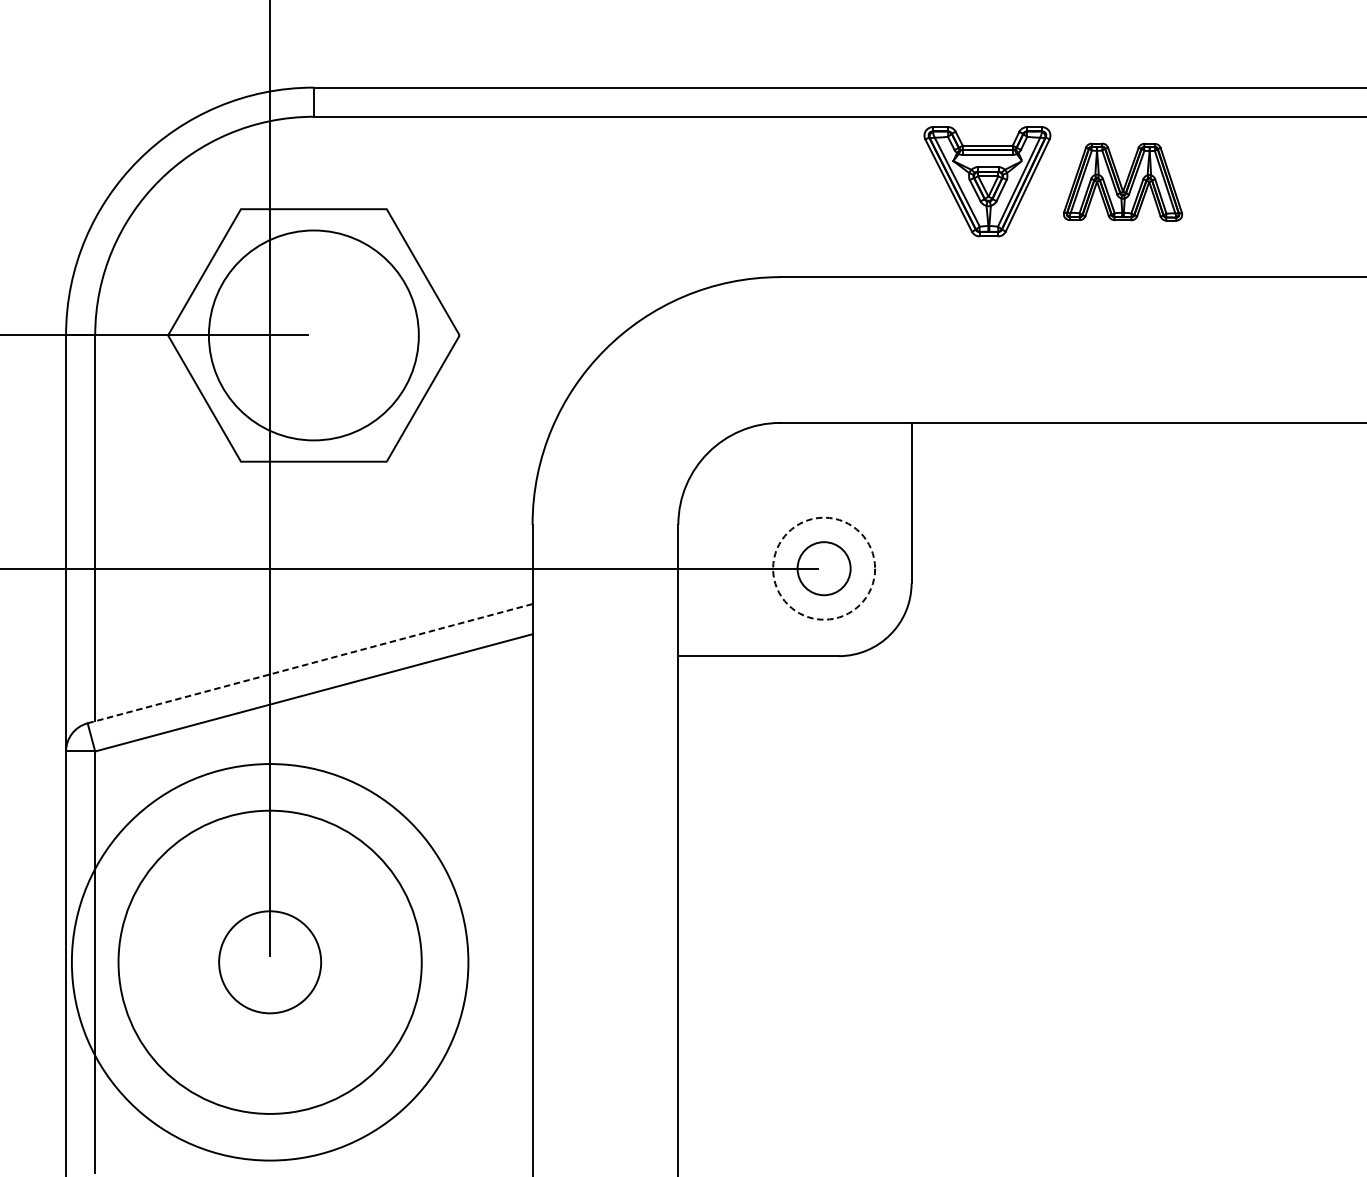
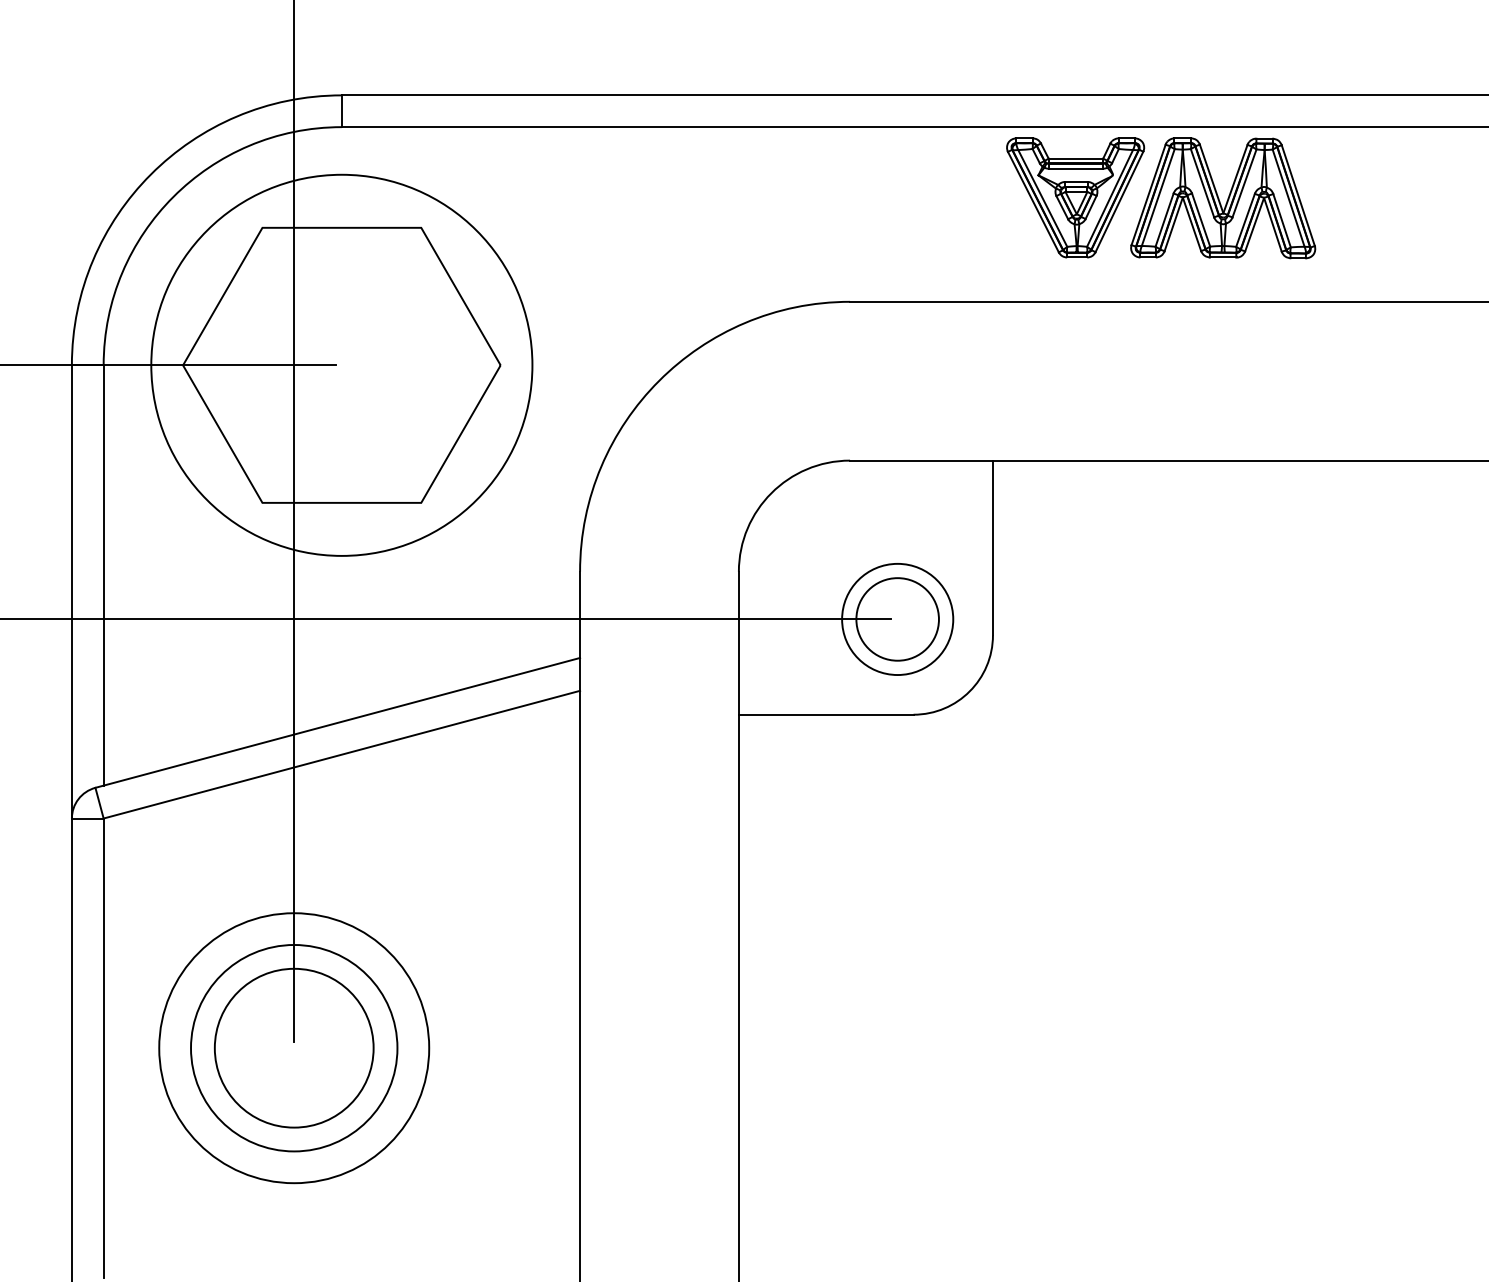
part: (1123, 182) -> (1223, 198), size x1.43
circle: (313, 334) -> (341, 364), size x1.67
circle: (823, 568) -> (897, 619), dashed -> solid
circle: (823, 568) -> (897, 619), size x1.43
line: (309, 663) -> (337, 722), dashed -> solid
circle: (269, 961) -> (293, 1047), size x1.43
circle: (270, 961) -> (294, 1047), size x0.62
circle: (270, 962) -> (294, 1048), size x0.62

